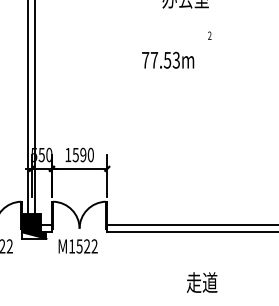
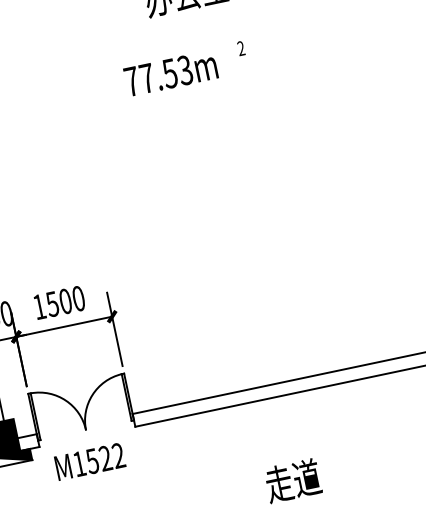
text: (168, 59) -> (171, 71), moved
text: (83, 155) -> (66, 302), 1590 -> 1500
text: (202, 282) -> (293, 480), moved

